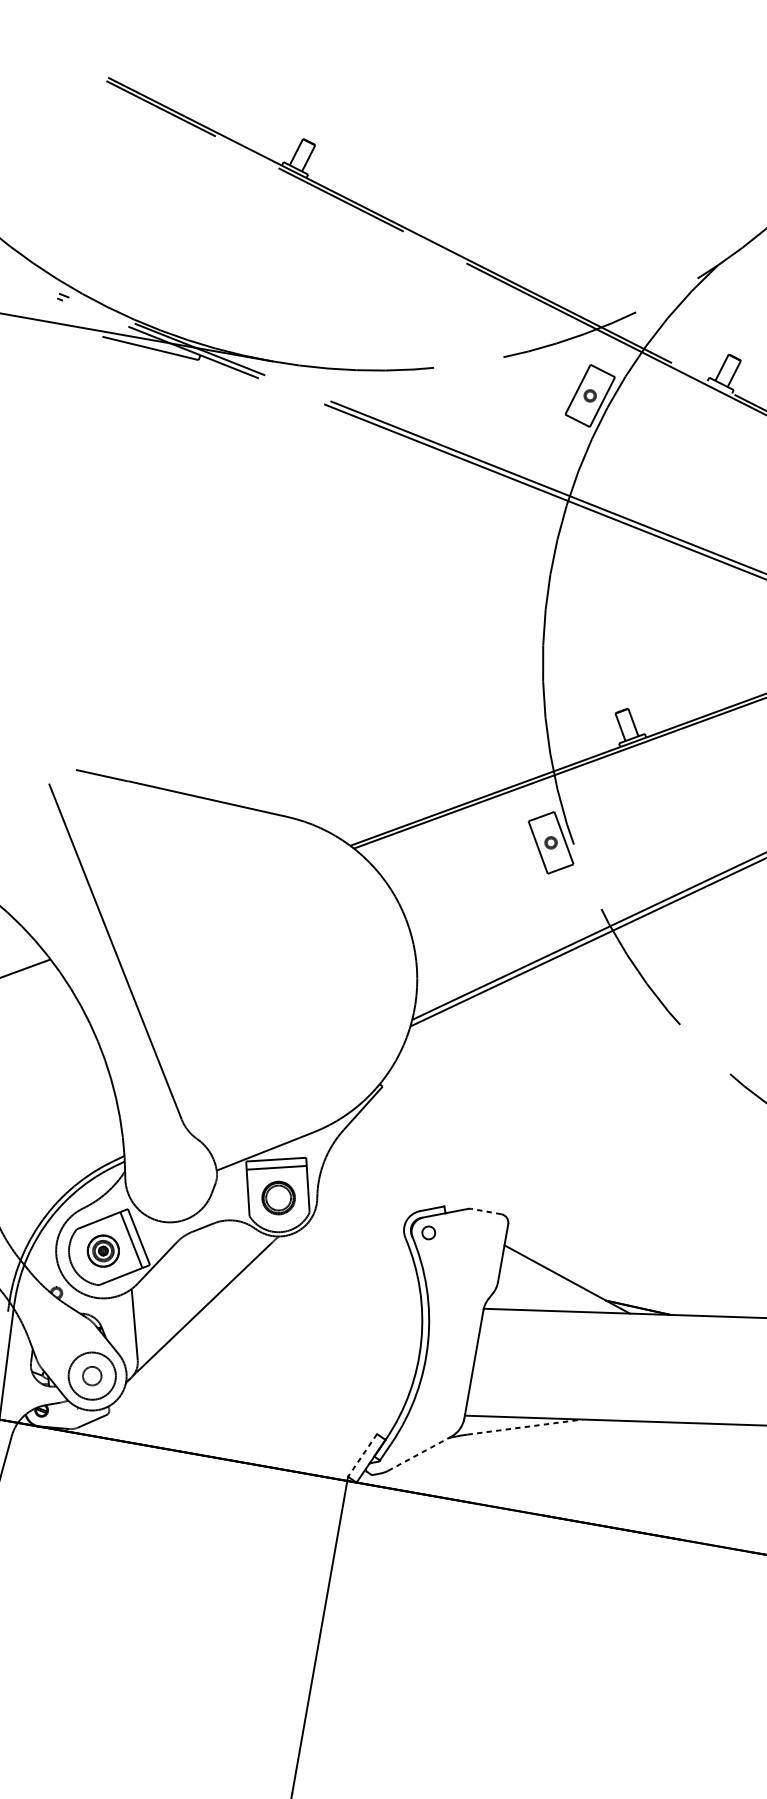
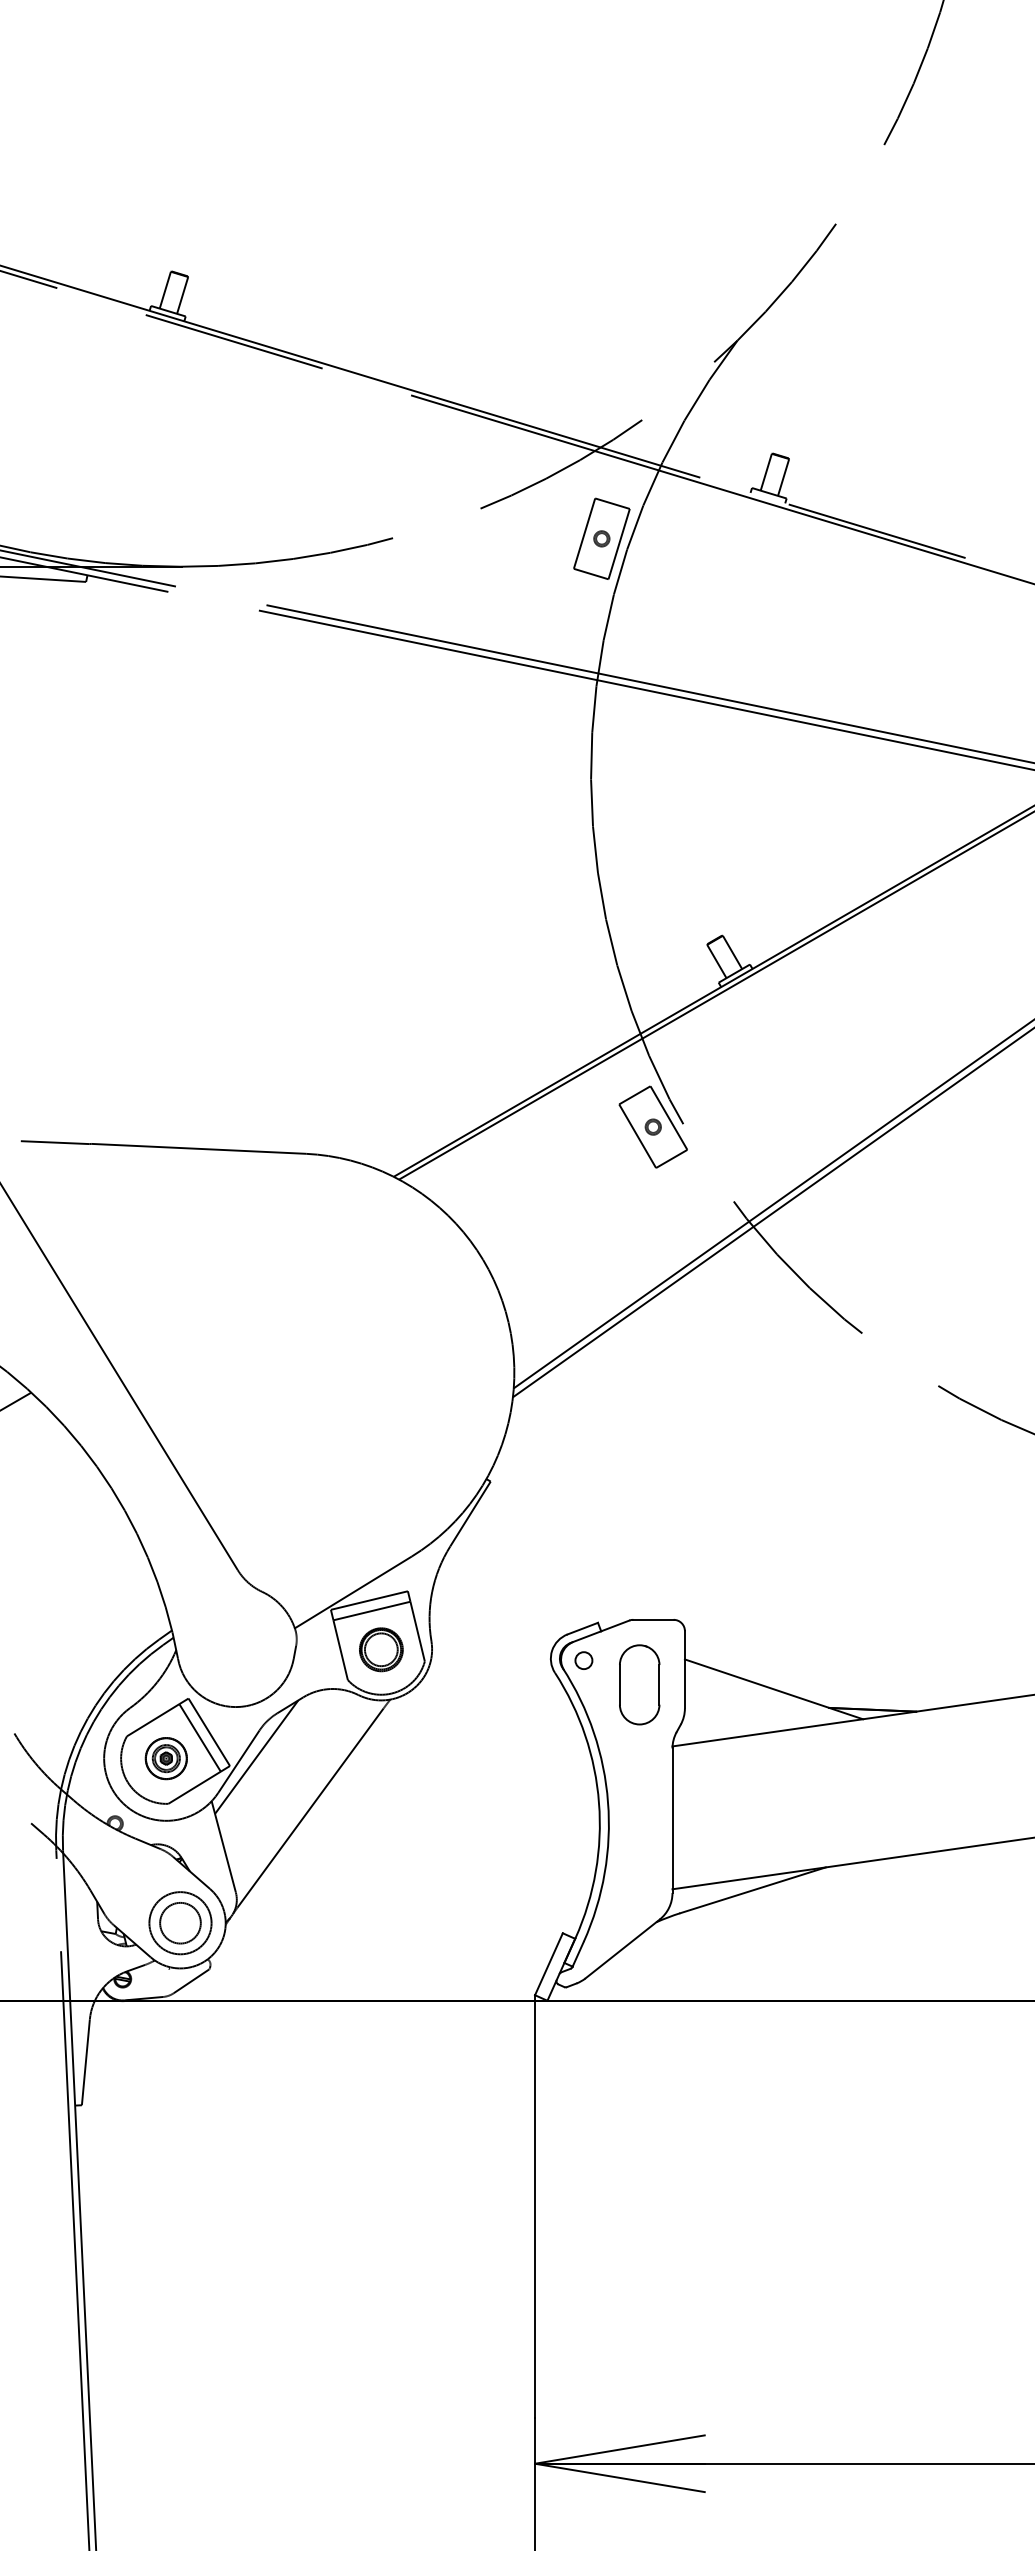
line: (486, 1211) -> (653, 1619), dashed -> solid
part: (467, 1258) -> (639, 1684), added
line: (171, 1261) -> (256, 1756), added
circle: (92, 1375) -> (180, 1922), size x1.67
line: (525, 1427) -> (753, 1890), dashed -> solid
line: (419, 1453) -> (622, 1948), dashed -> solid
line: (362, 1455) -> (548, 1964), dashed -> solid

